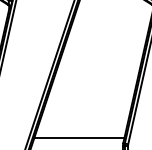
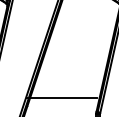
line: (78, 138) -> (61, 98), moved

